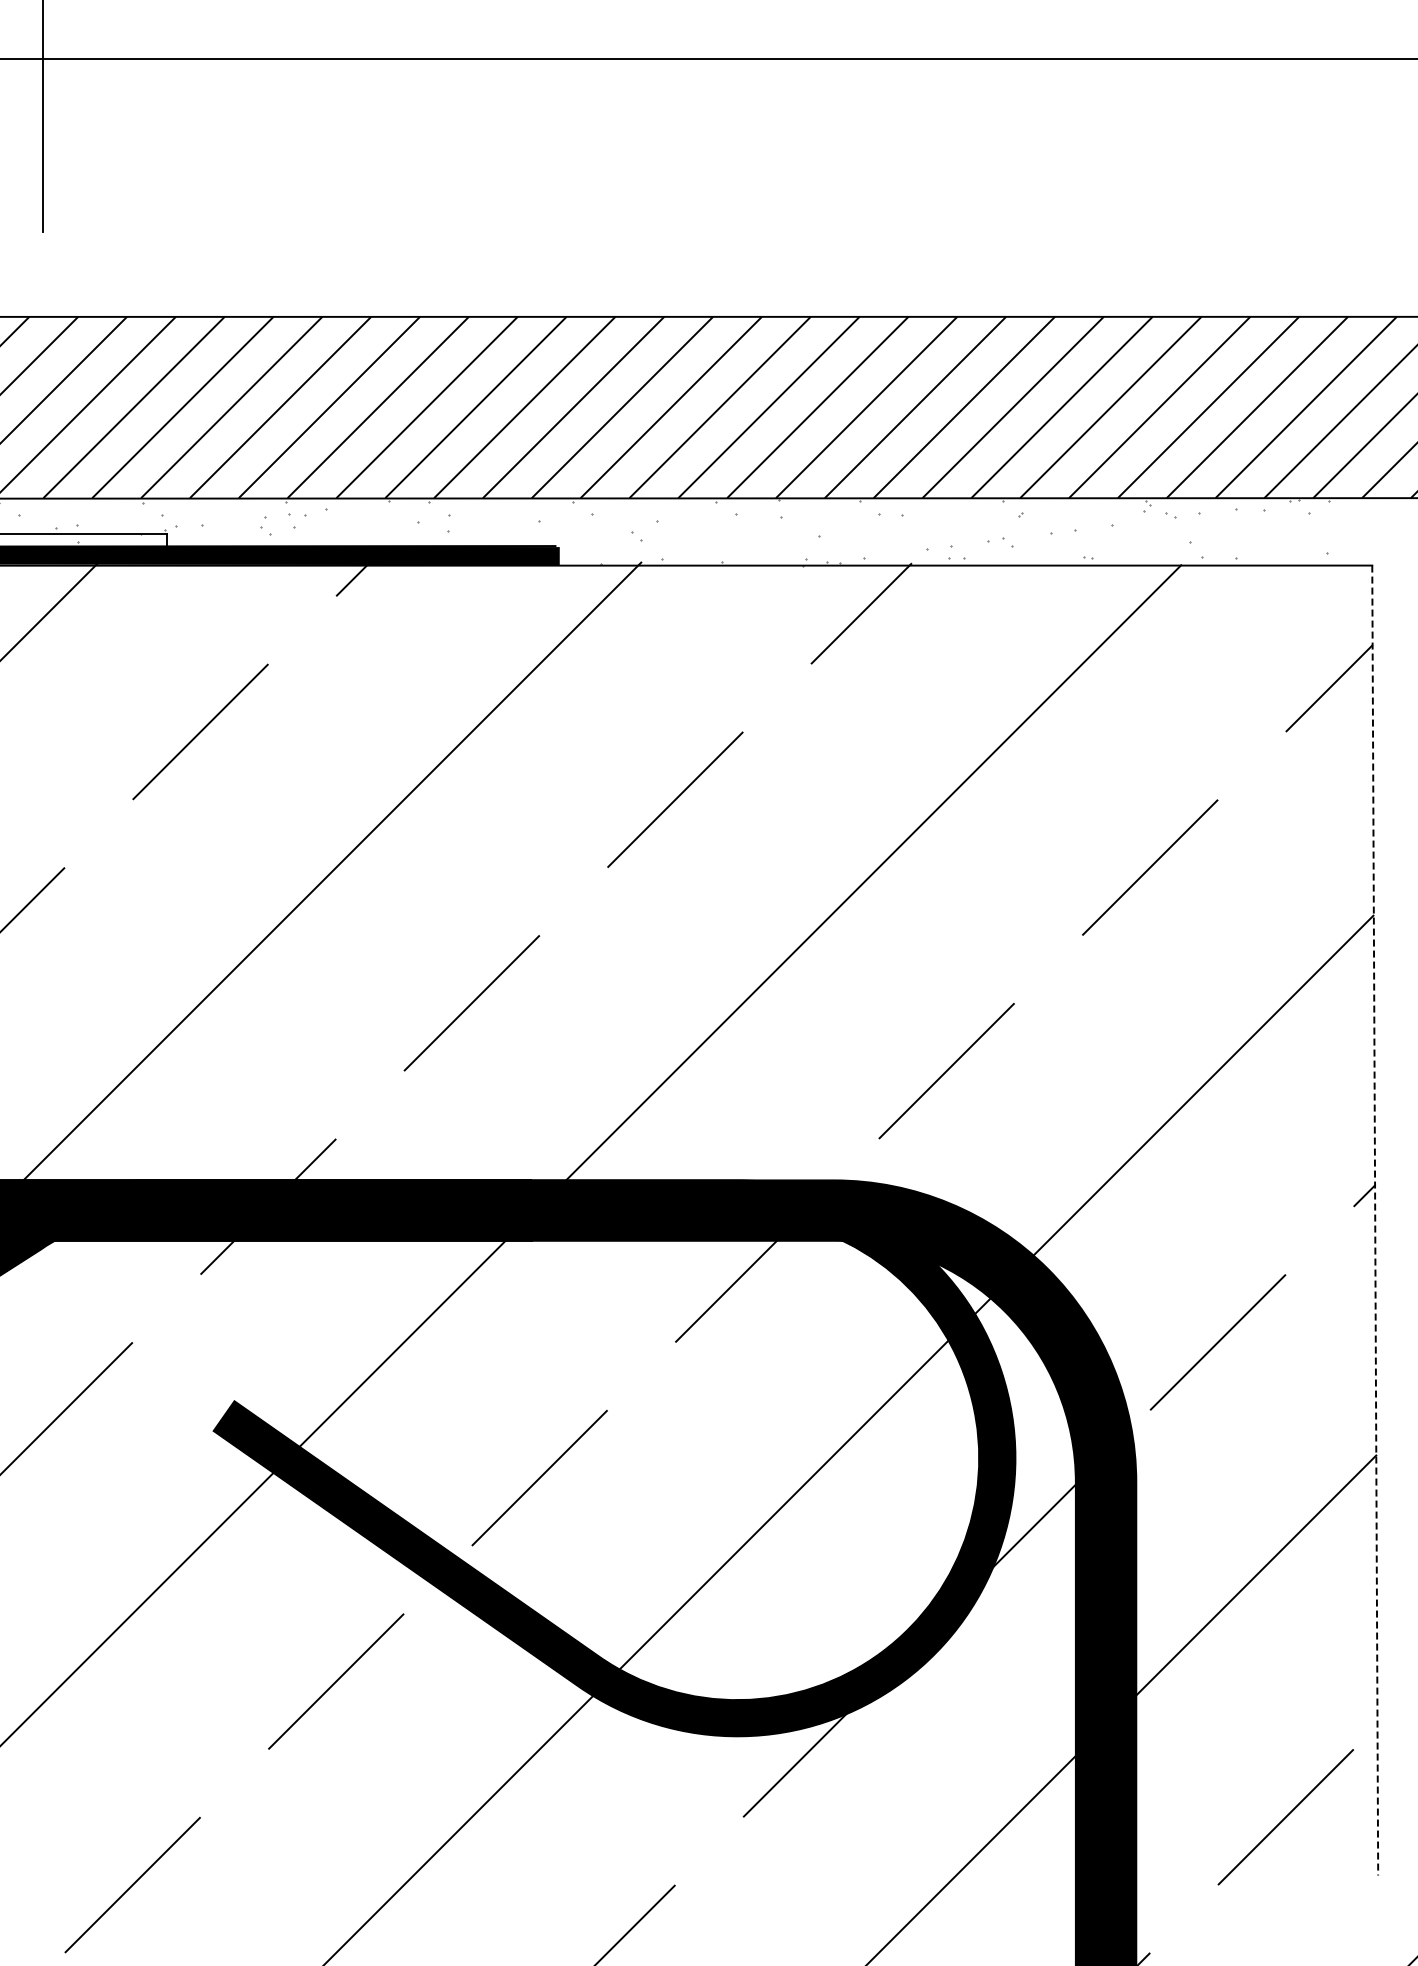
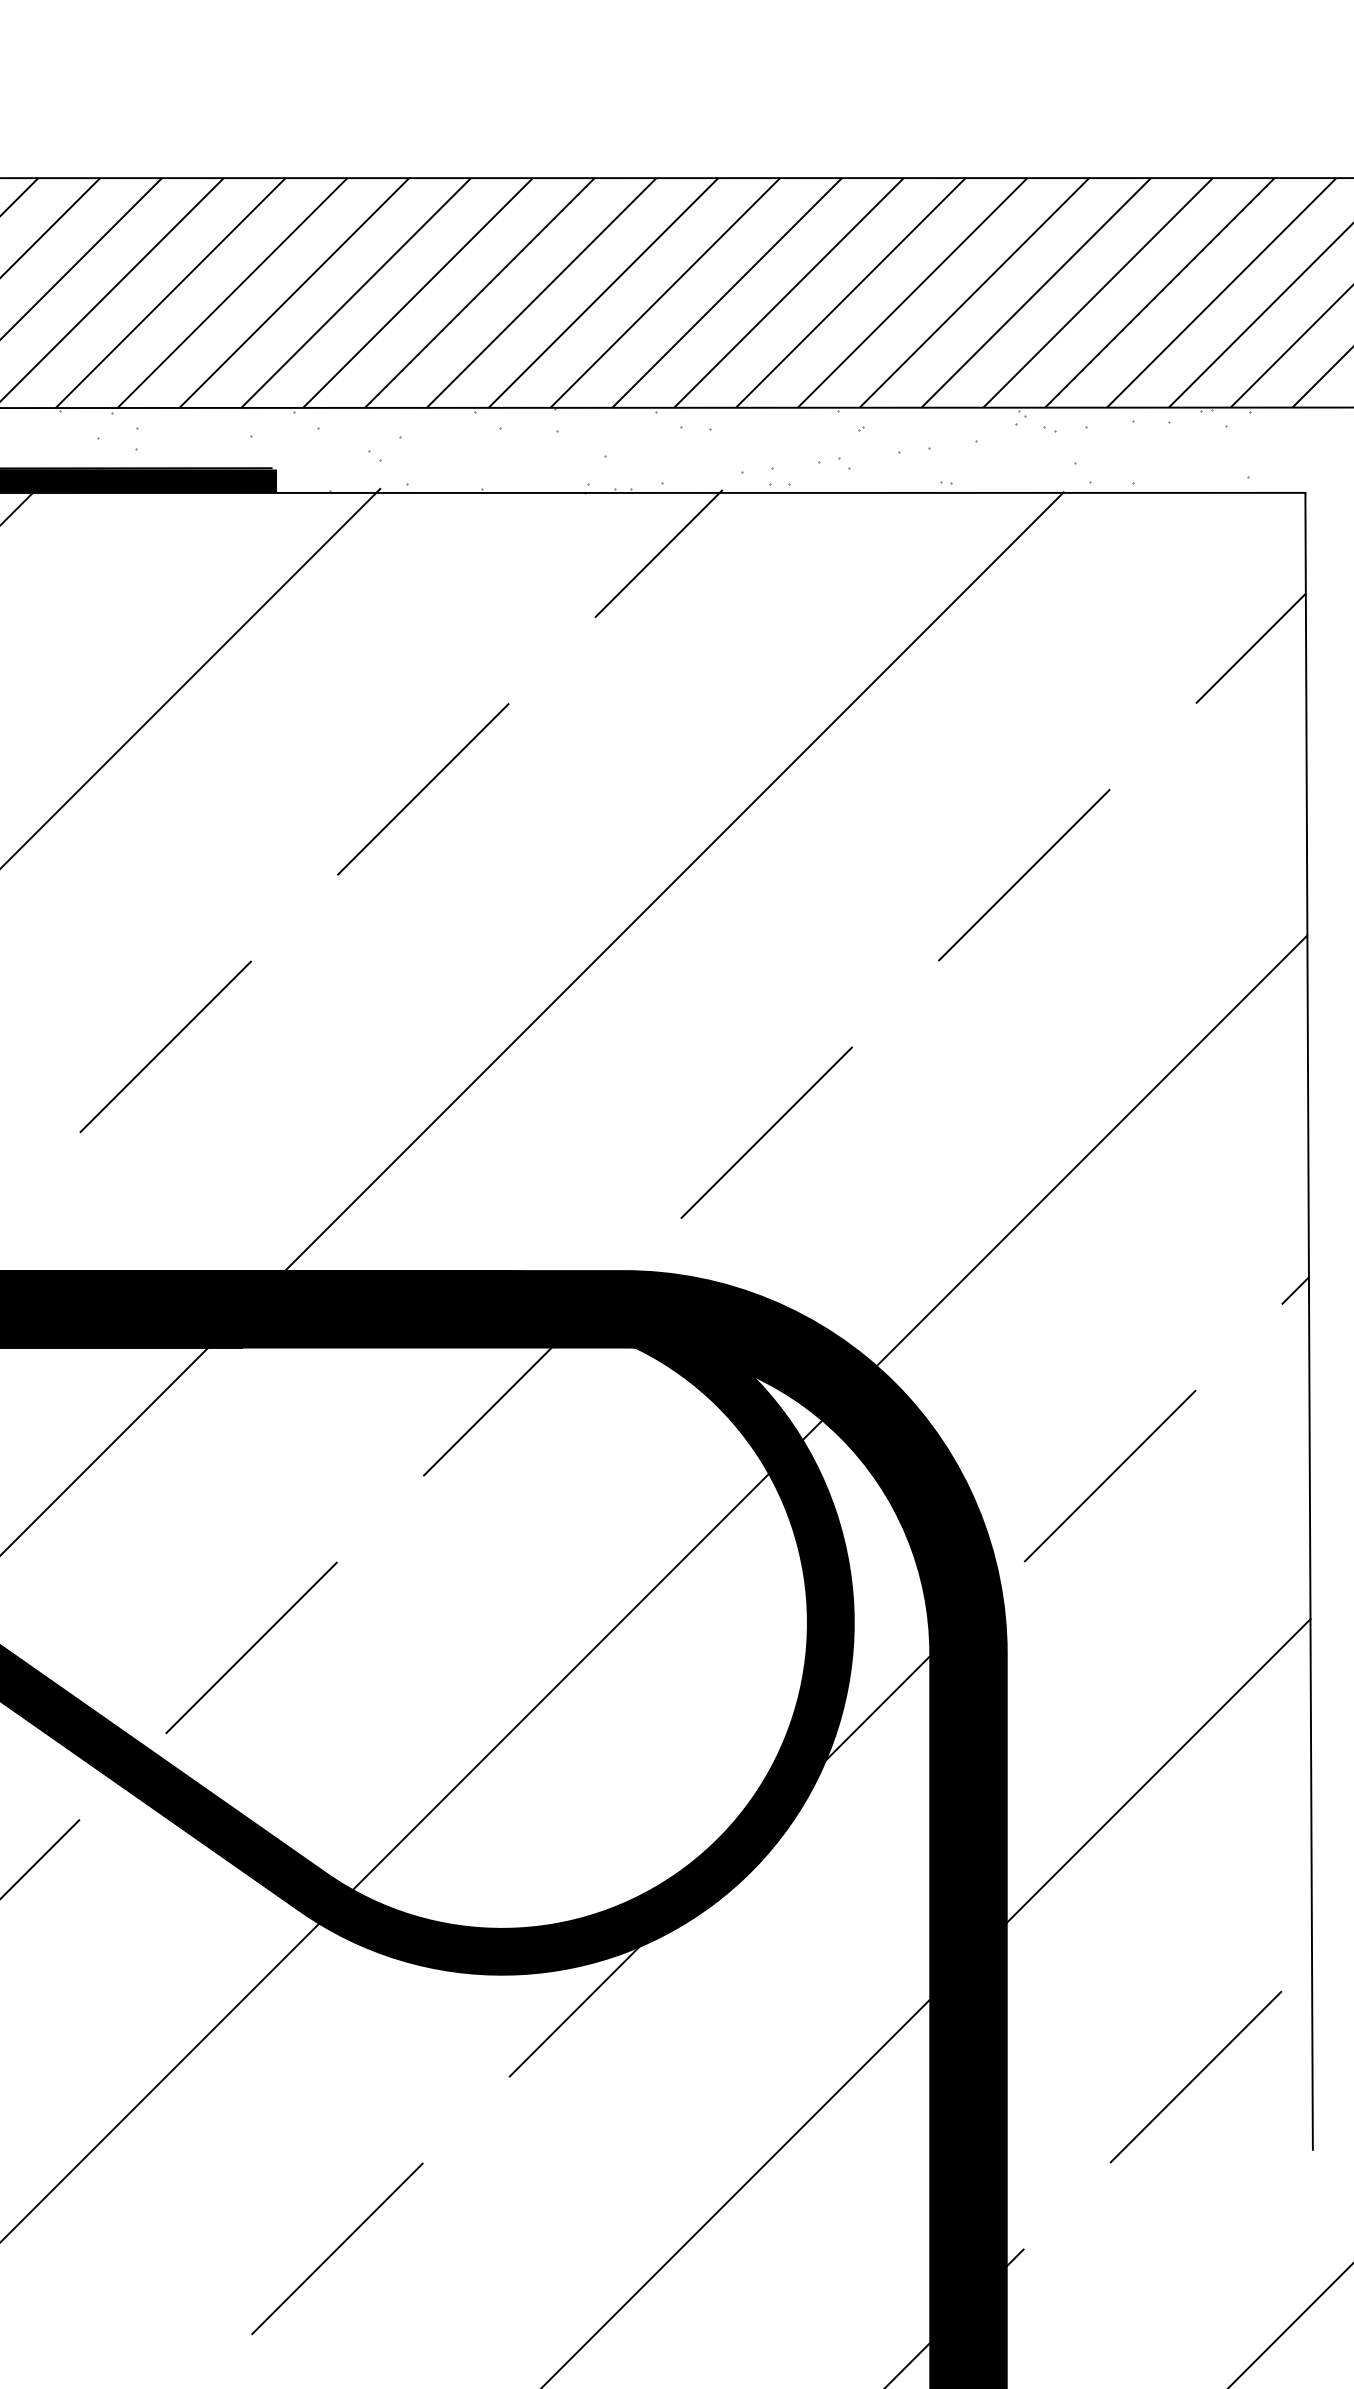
line: (1375, 1220) -> (1309, 1321), dashed -> solid

